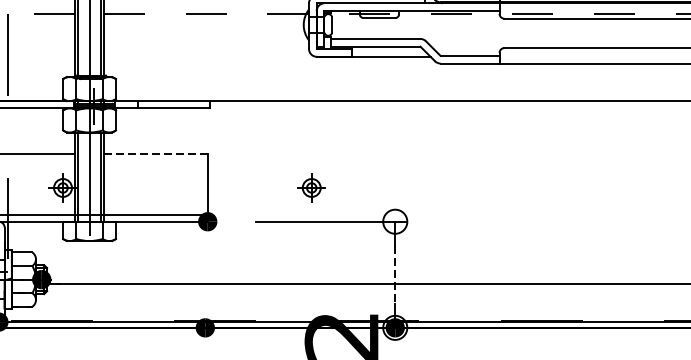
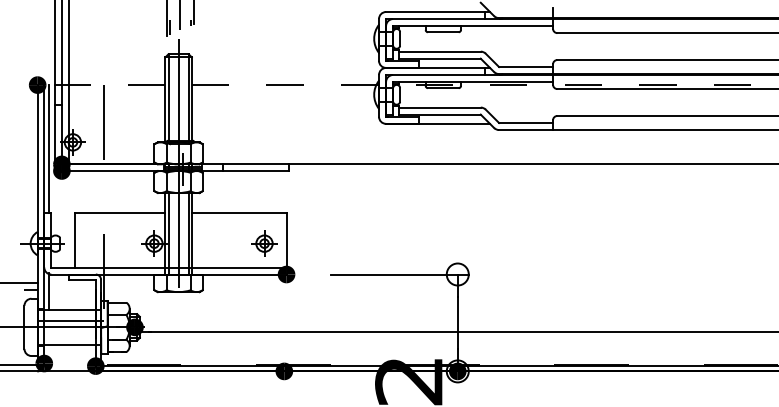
line: (156, 153) -> (239, 212), dashed -> solid
part: (311, 187) -> (264, 243), moved
line: (394, 275) -> (457, 323), dashed -> solid

